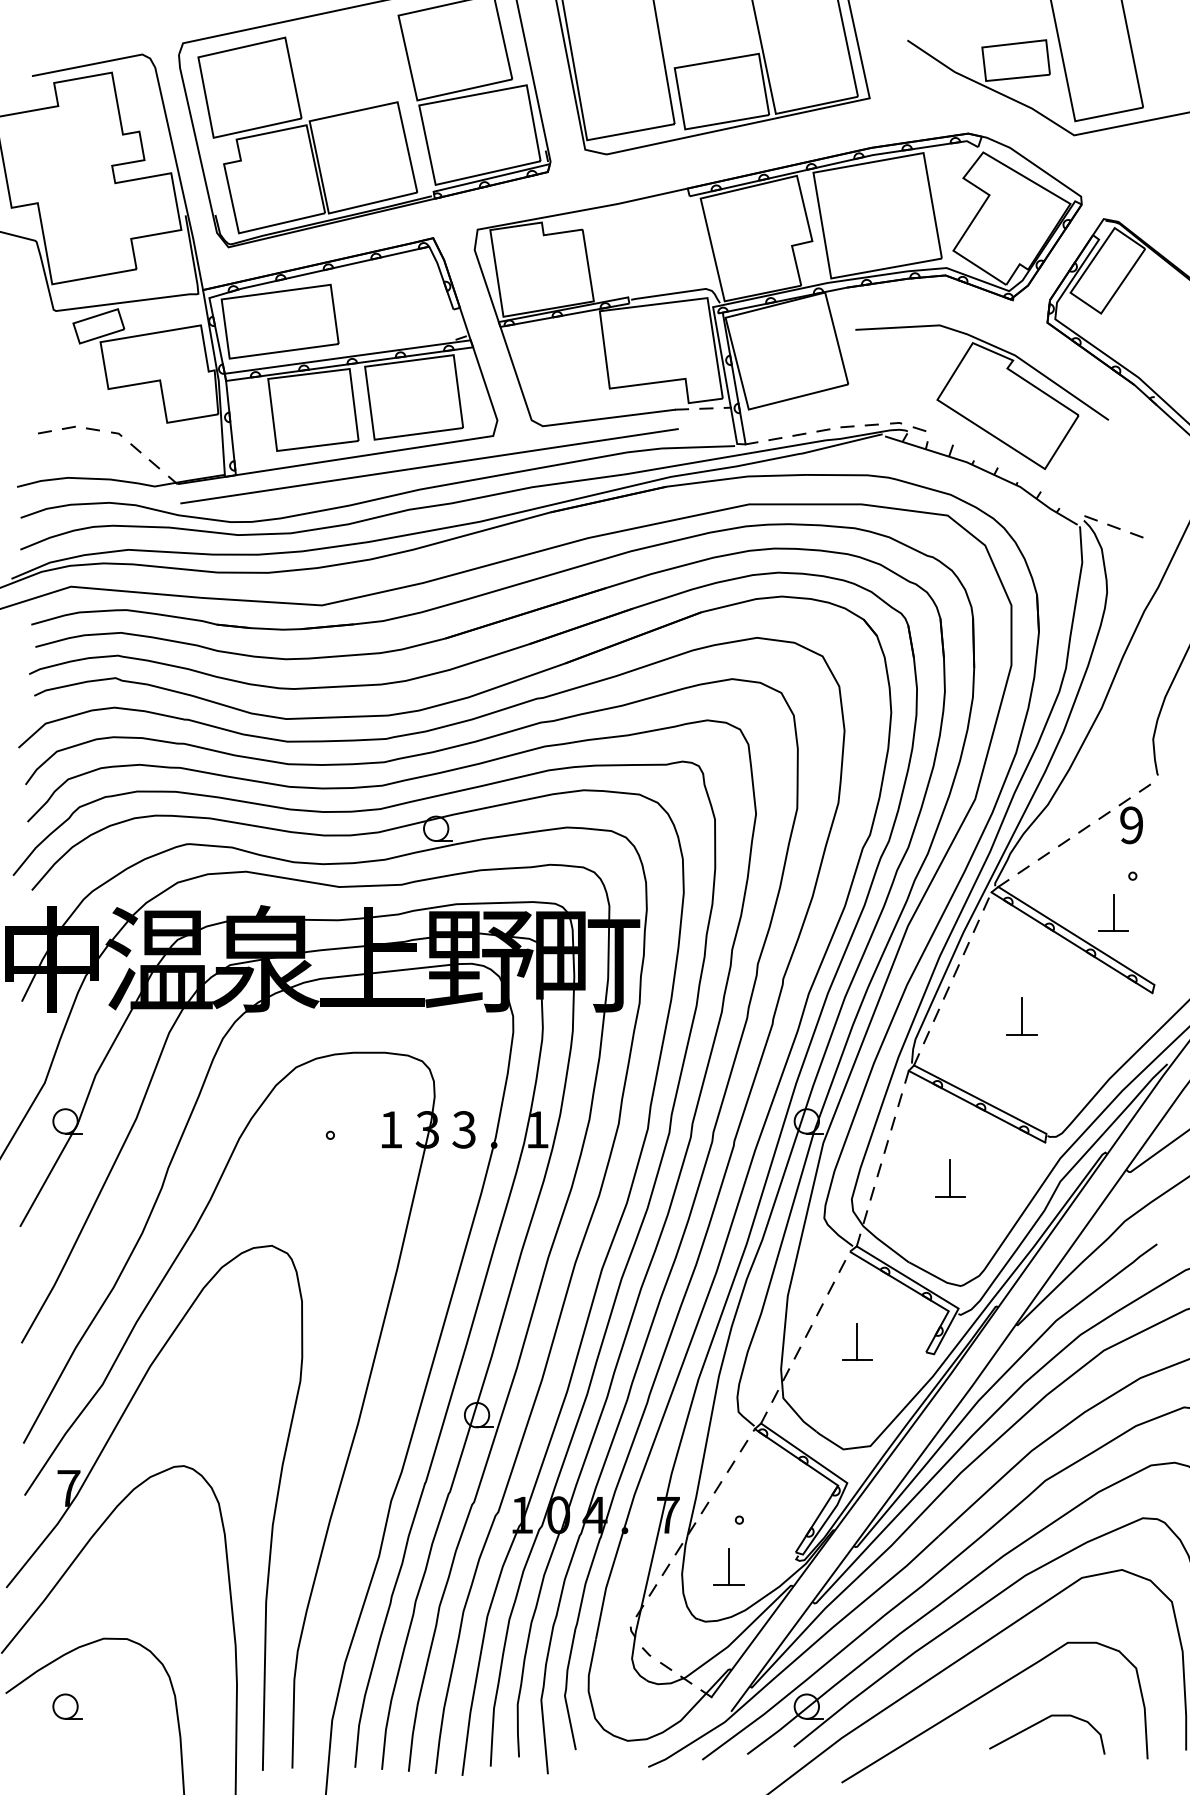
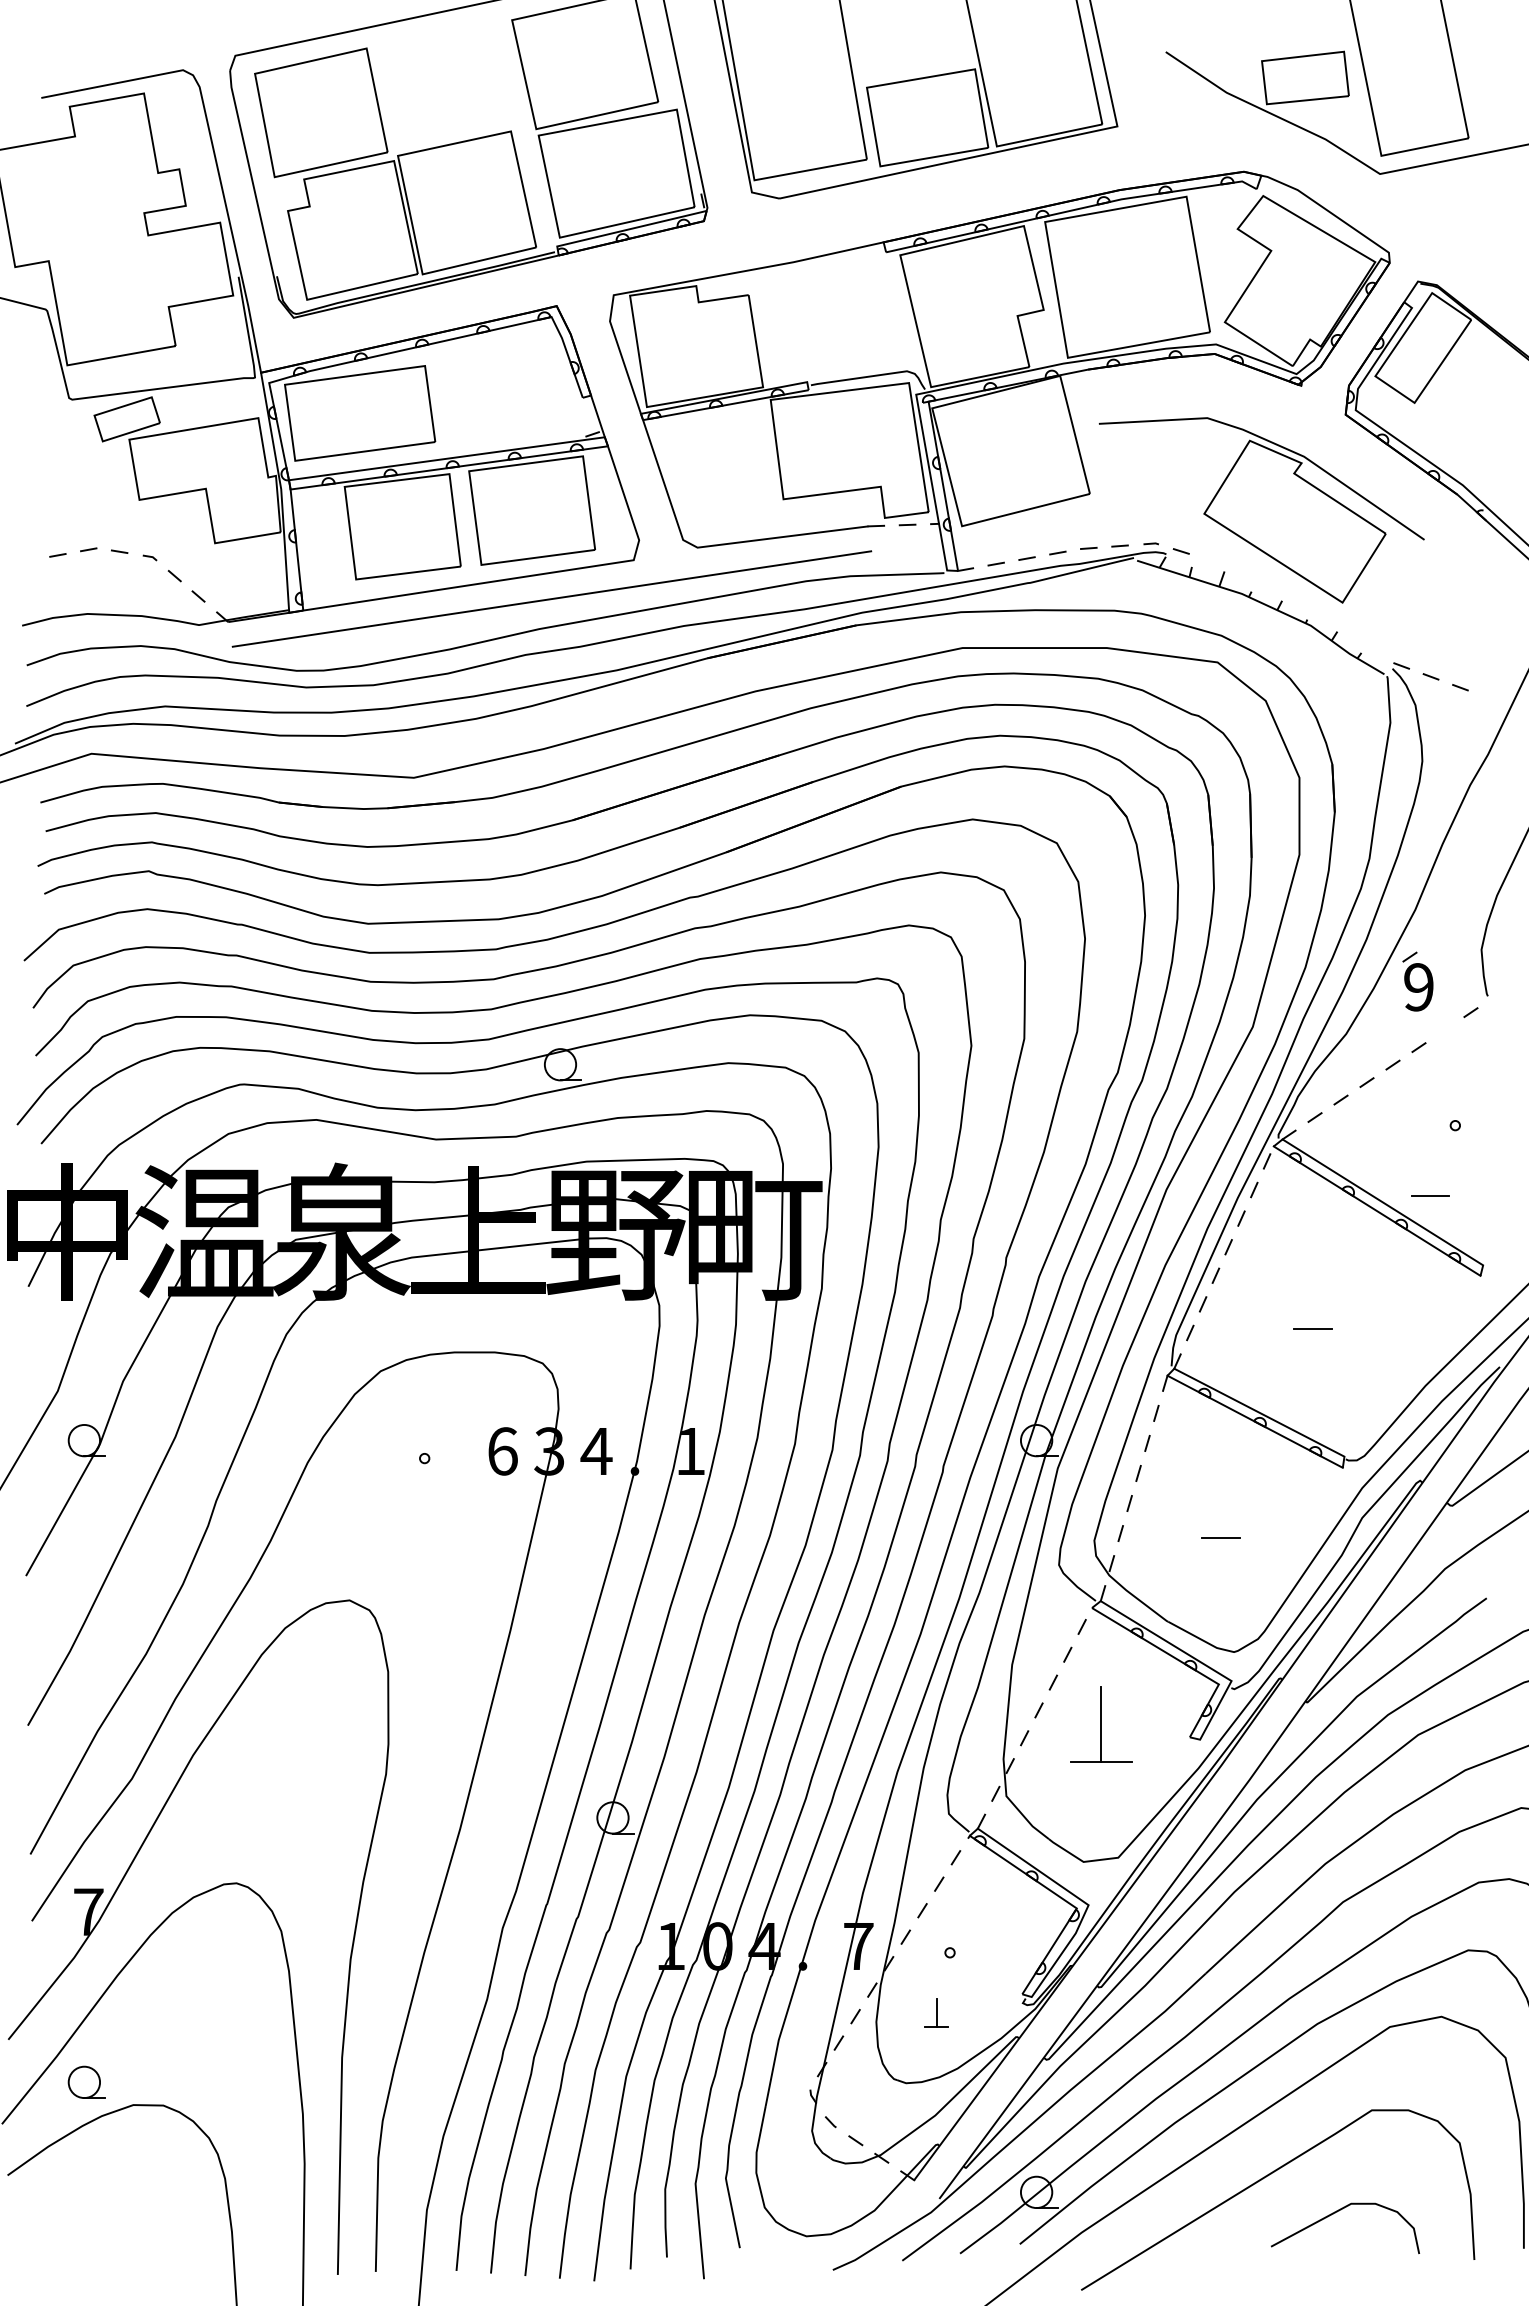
part: (1130, 820) -> (1417, 981), moved
line: (1113, 912) -> (1430, 1172), removed
line: (1022, 1016) -> (1313, 1305), removed
text: (391, 1129) -> (502, 1451), 1 -> 6
text: (464, 1129) -> (596, 1451), 3 -> 4
line: (950, 1178) -> (1221, 1513), removed
part: (856, 1341) -> (1100, 1723), size x1.6
part: (728, 1566) -> (936, 2012), size x0.6
part: (67, 1705) -> (86, 2081), moved

